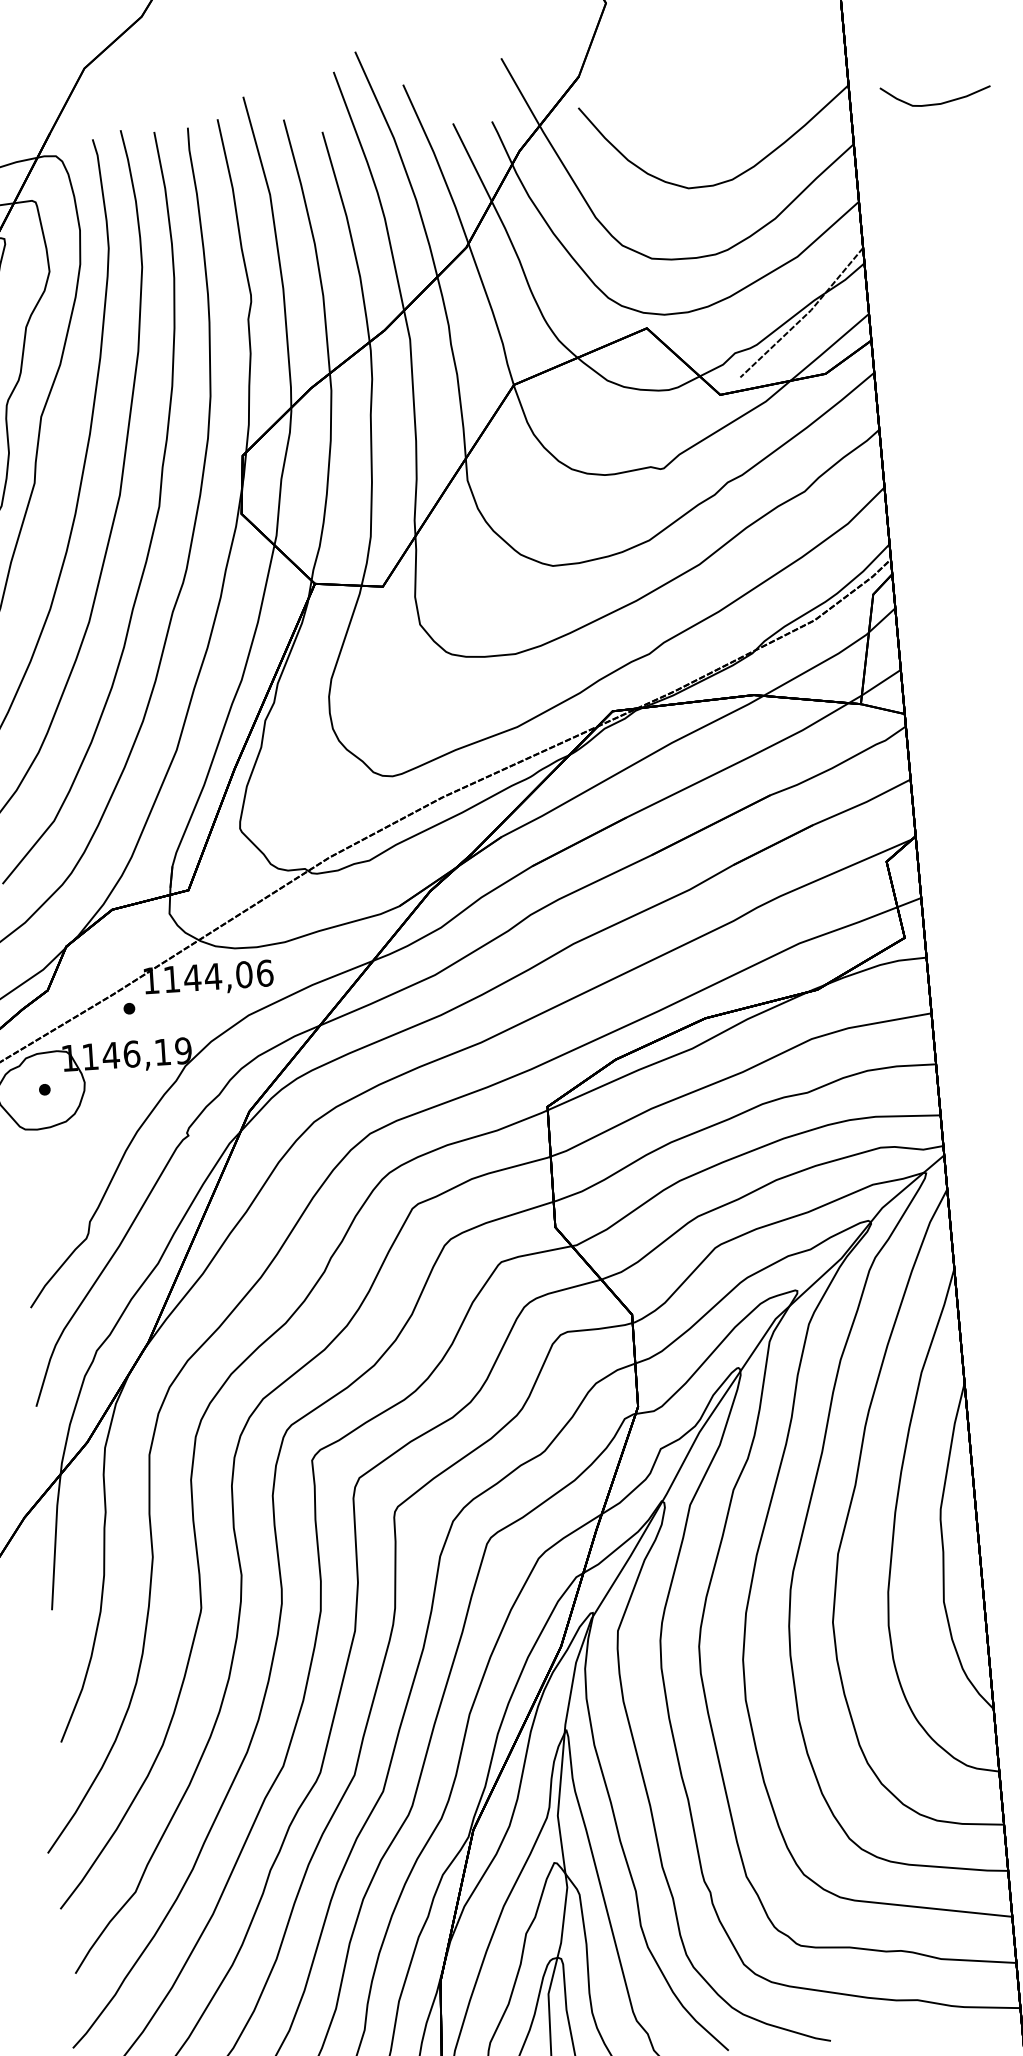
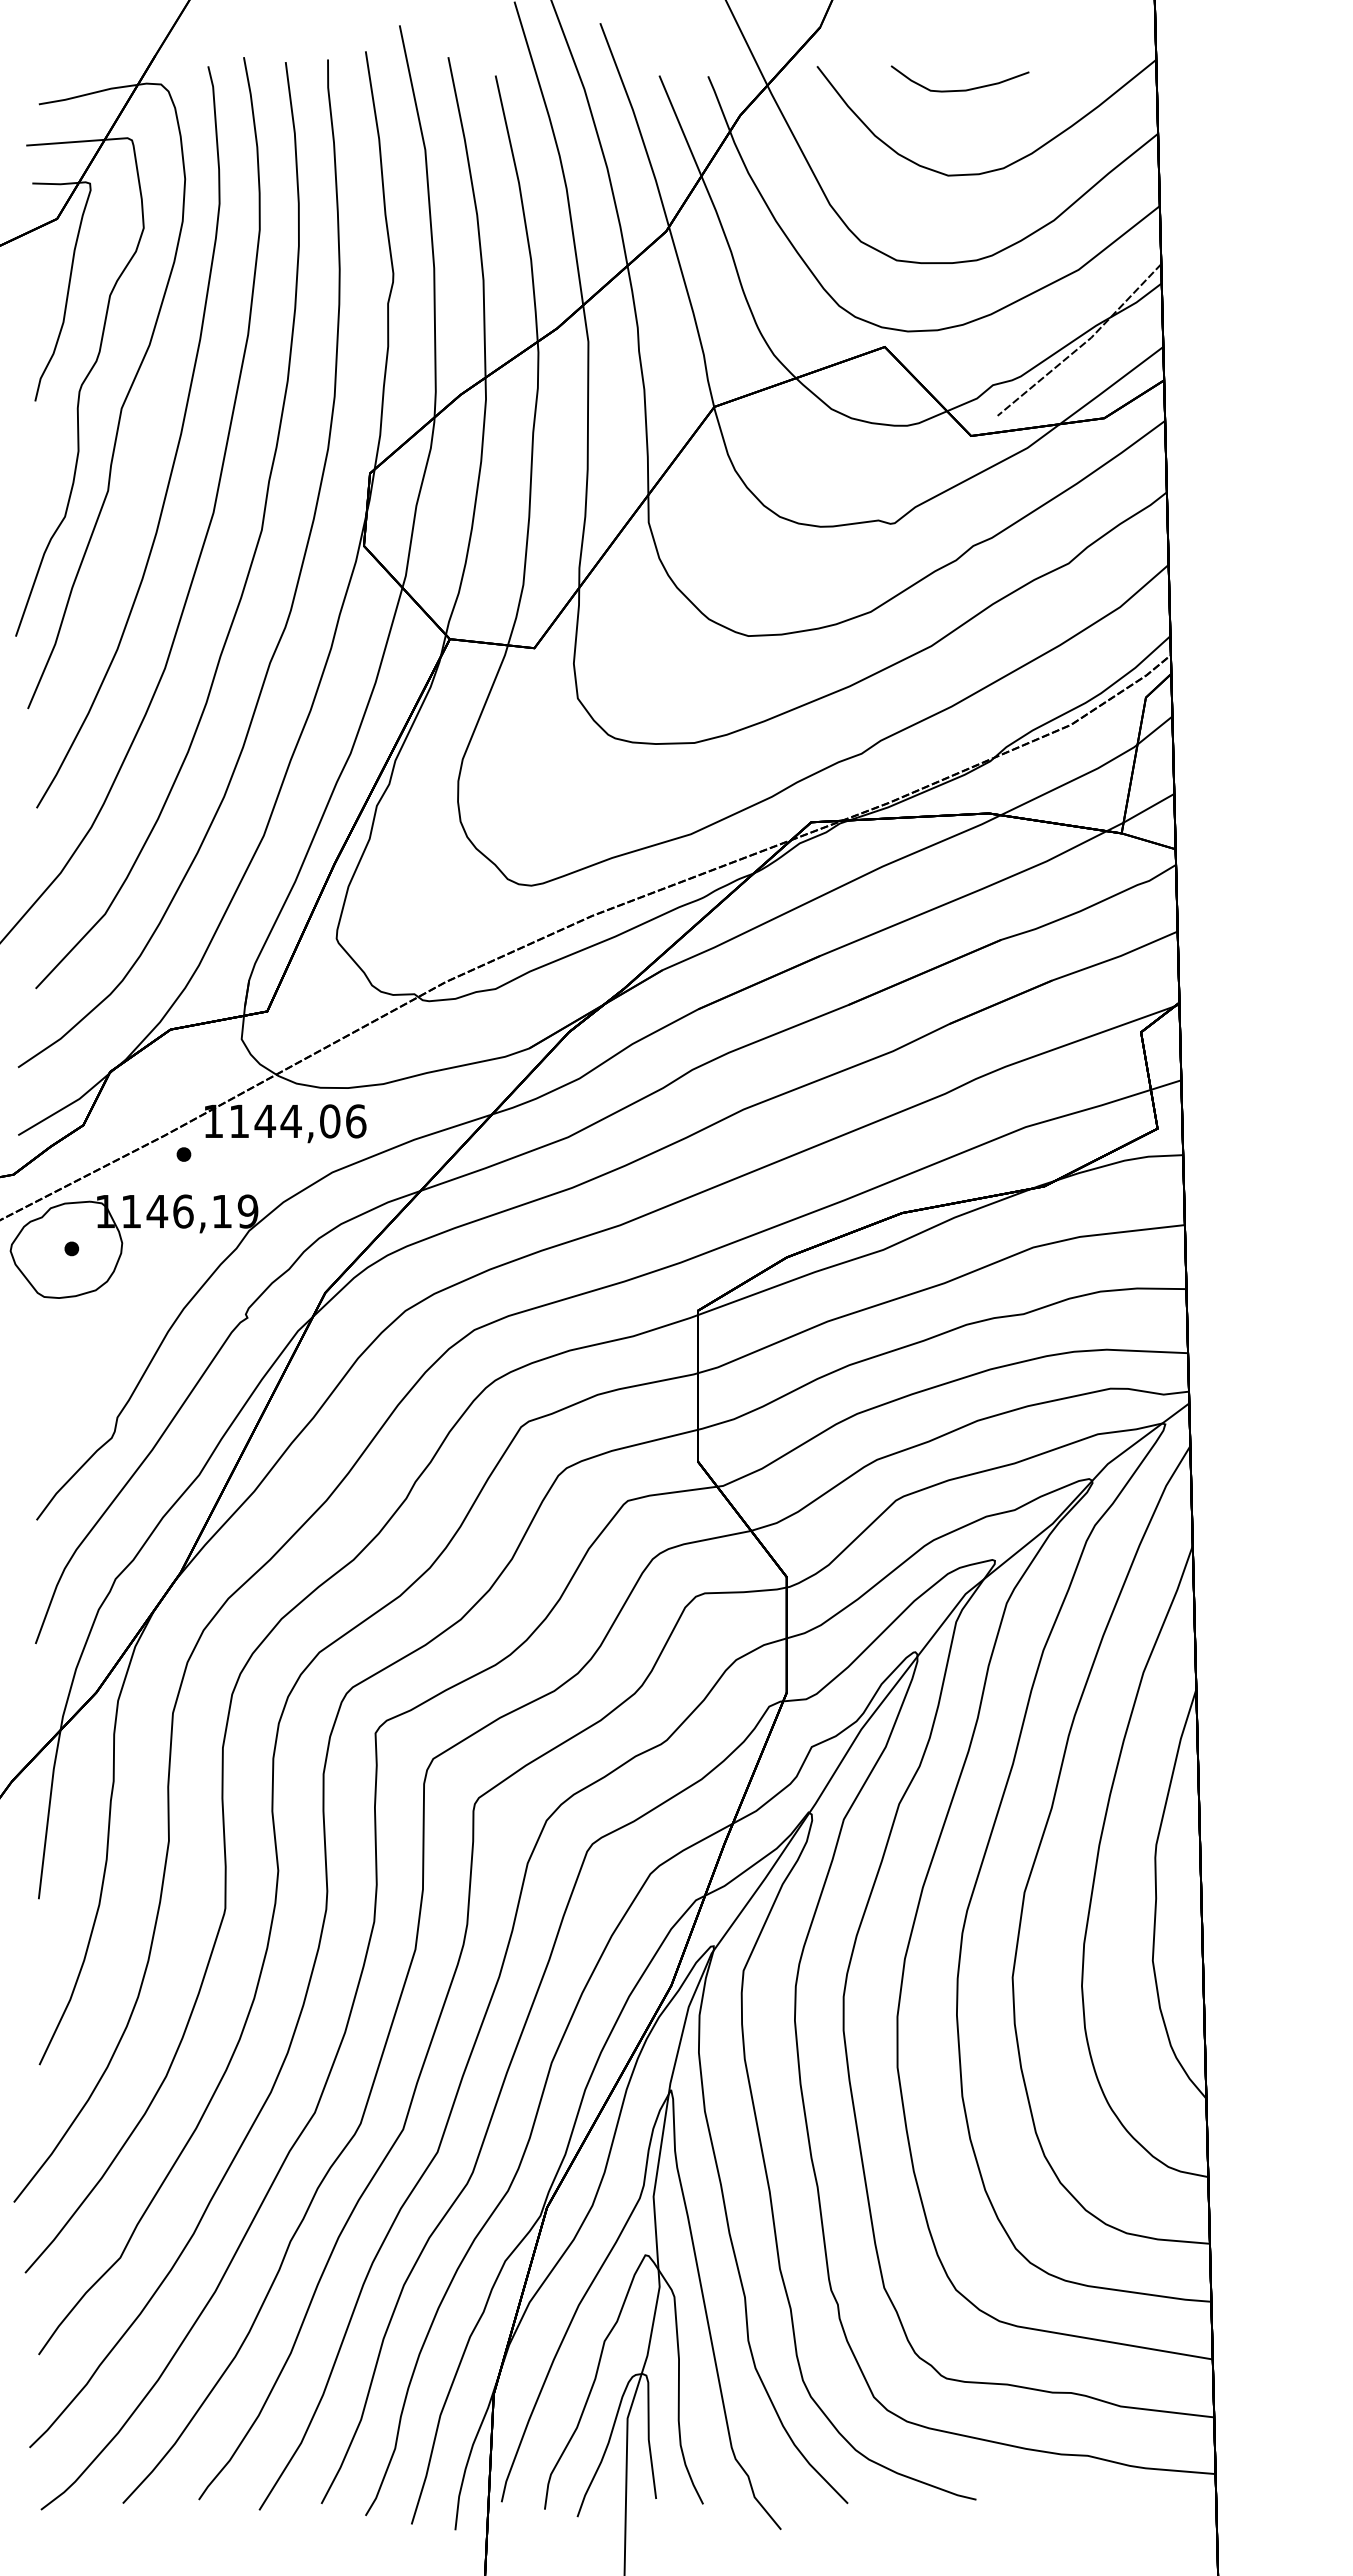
curve: (935, 103) -> (959, 89), moved

